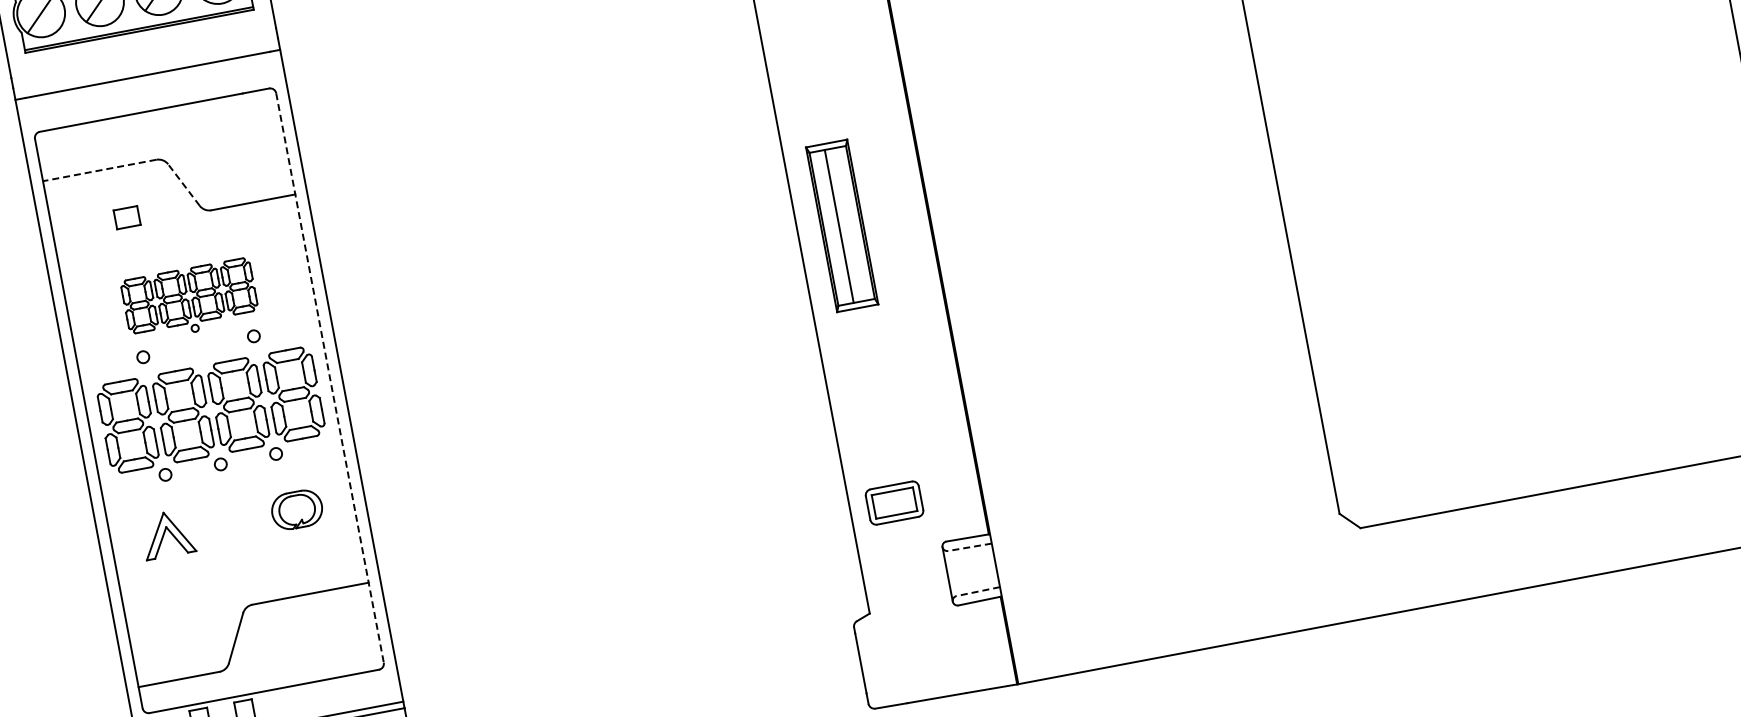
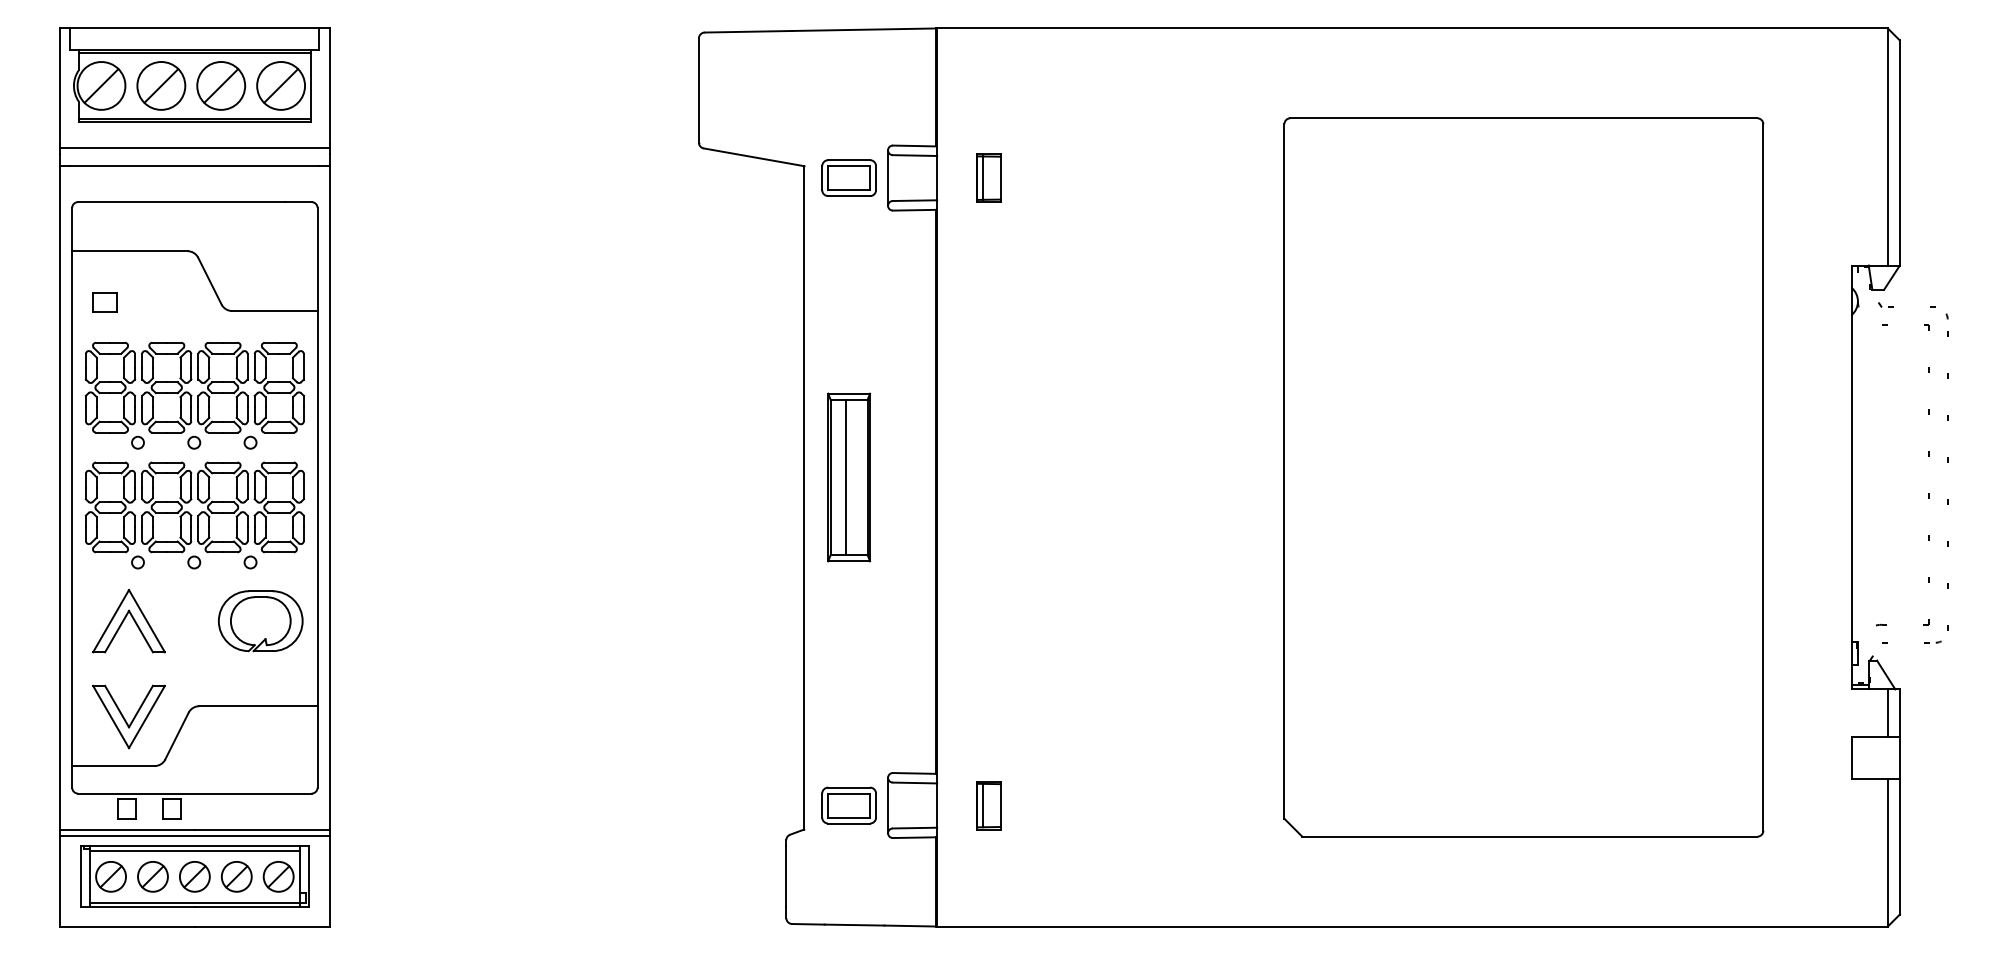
line: (143, 56) -> (194, 147), added
line: (99, 170) -> (129, 251), dashed -> solid
line: (183, 184) -> (209, 280), dashed -> solid
part: (126, 217) -> (104, 302), moved
part: (842, 225) -> (849, 477), moved
part: (190, 300) -> (194, 395), size x1.67
line: (329, 377) -> (317, 497), dashed -> solid
part: (893, 503) -> (848, 805), moved
part: (296, 510) -> (260, 621), size x1.67
part: (167, 534) -> (128, 621), size x1.43
line: (969, 547) -> (914, 783), dashed -> solid
part: (1046, 555) -> (988, 805), added
line: (977, 592) -> (914, 828), dashed -> solid
part: (184, 627) -> (128, 716), added

